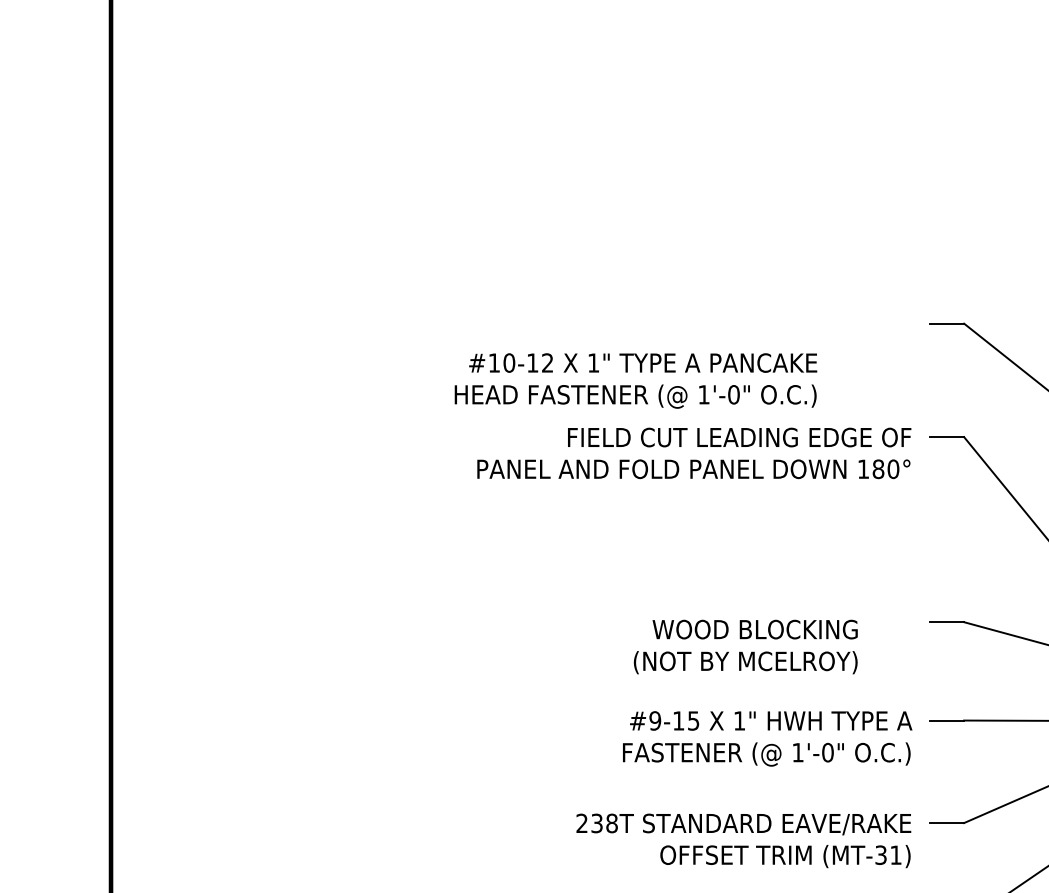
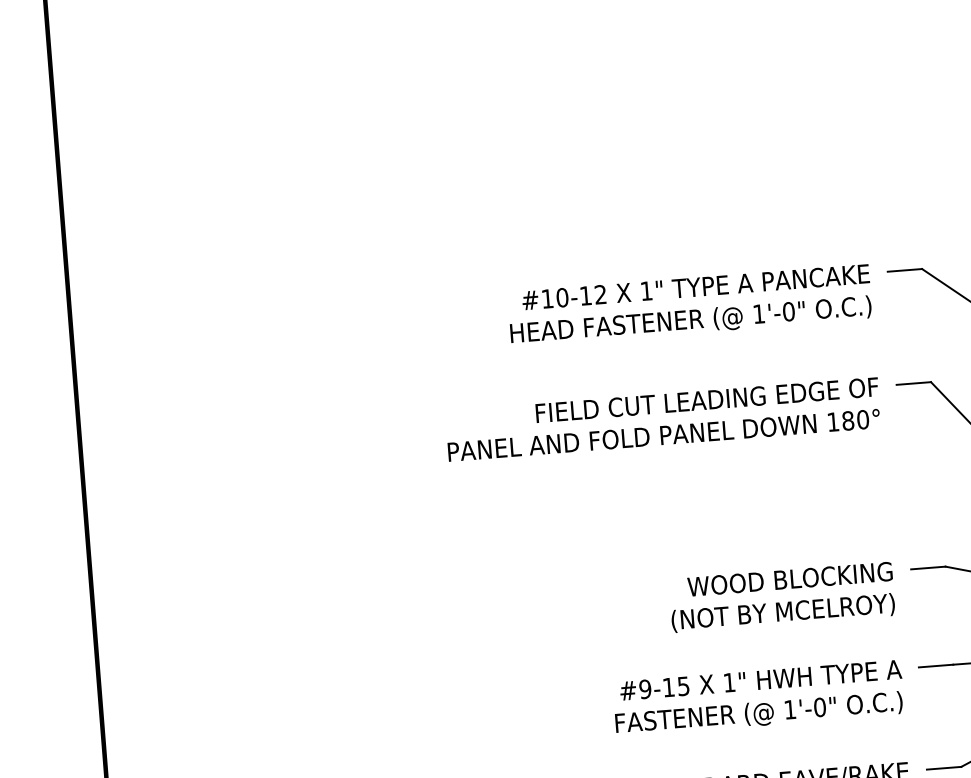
text: (635, 380) -> (689, 305), moved
text: (745, 646) -> (781, 596), moved

